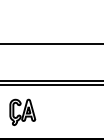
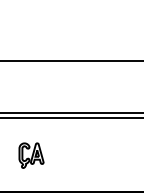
part: (22, 111) -> (31, 154), size x0.7

